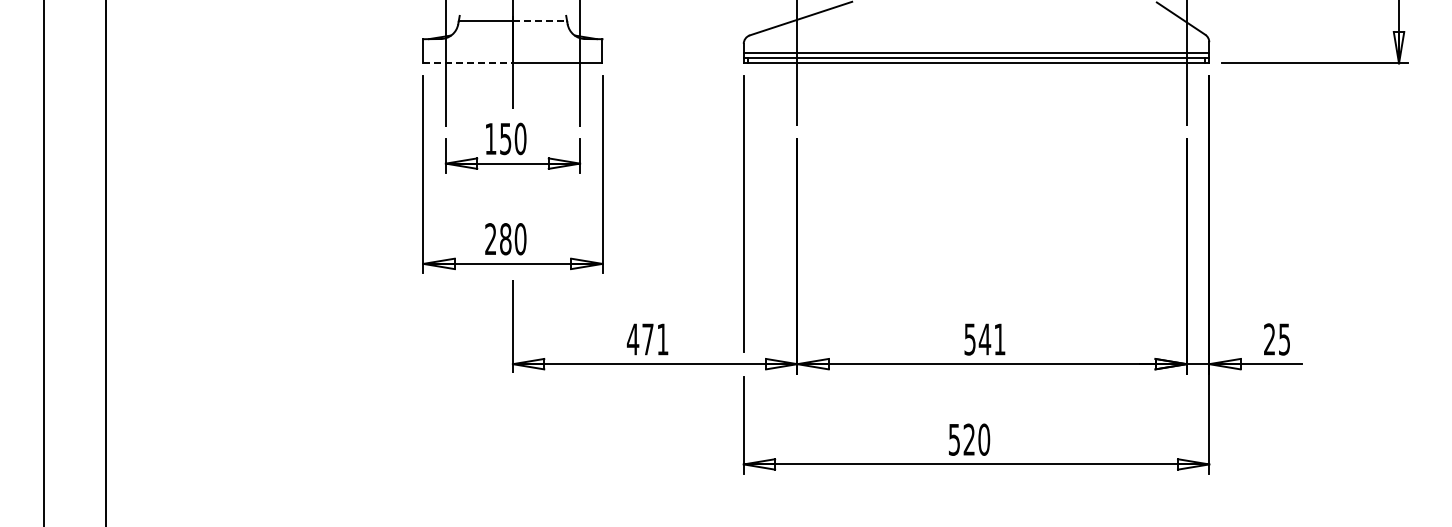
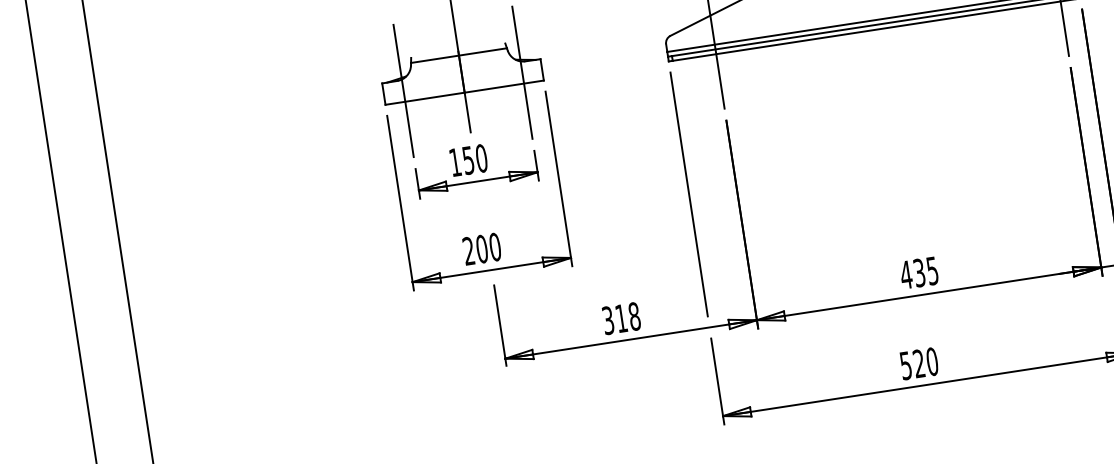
line: (540, 21) -> (483, 51), dashed -> solid
line: (468, 63) -> (425, 98), dashed -> solid
text: (505, 239) -> (481, 249), 280 -> 200
text: (647, 339) -> (621, 318), 471 -> 318
text: (984, 339) -> (919, 273), 541 -> 435

